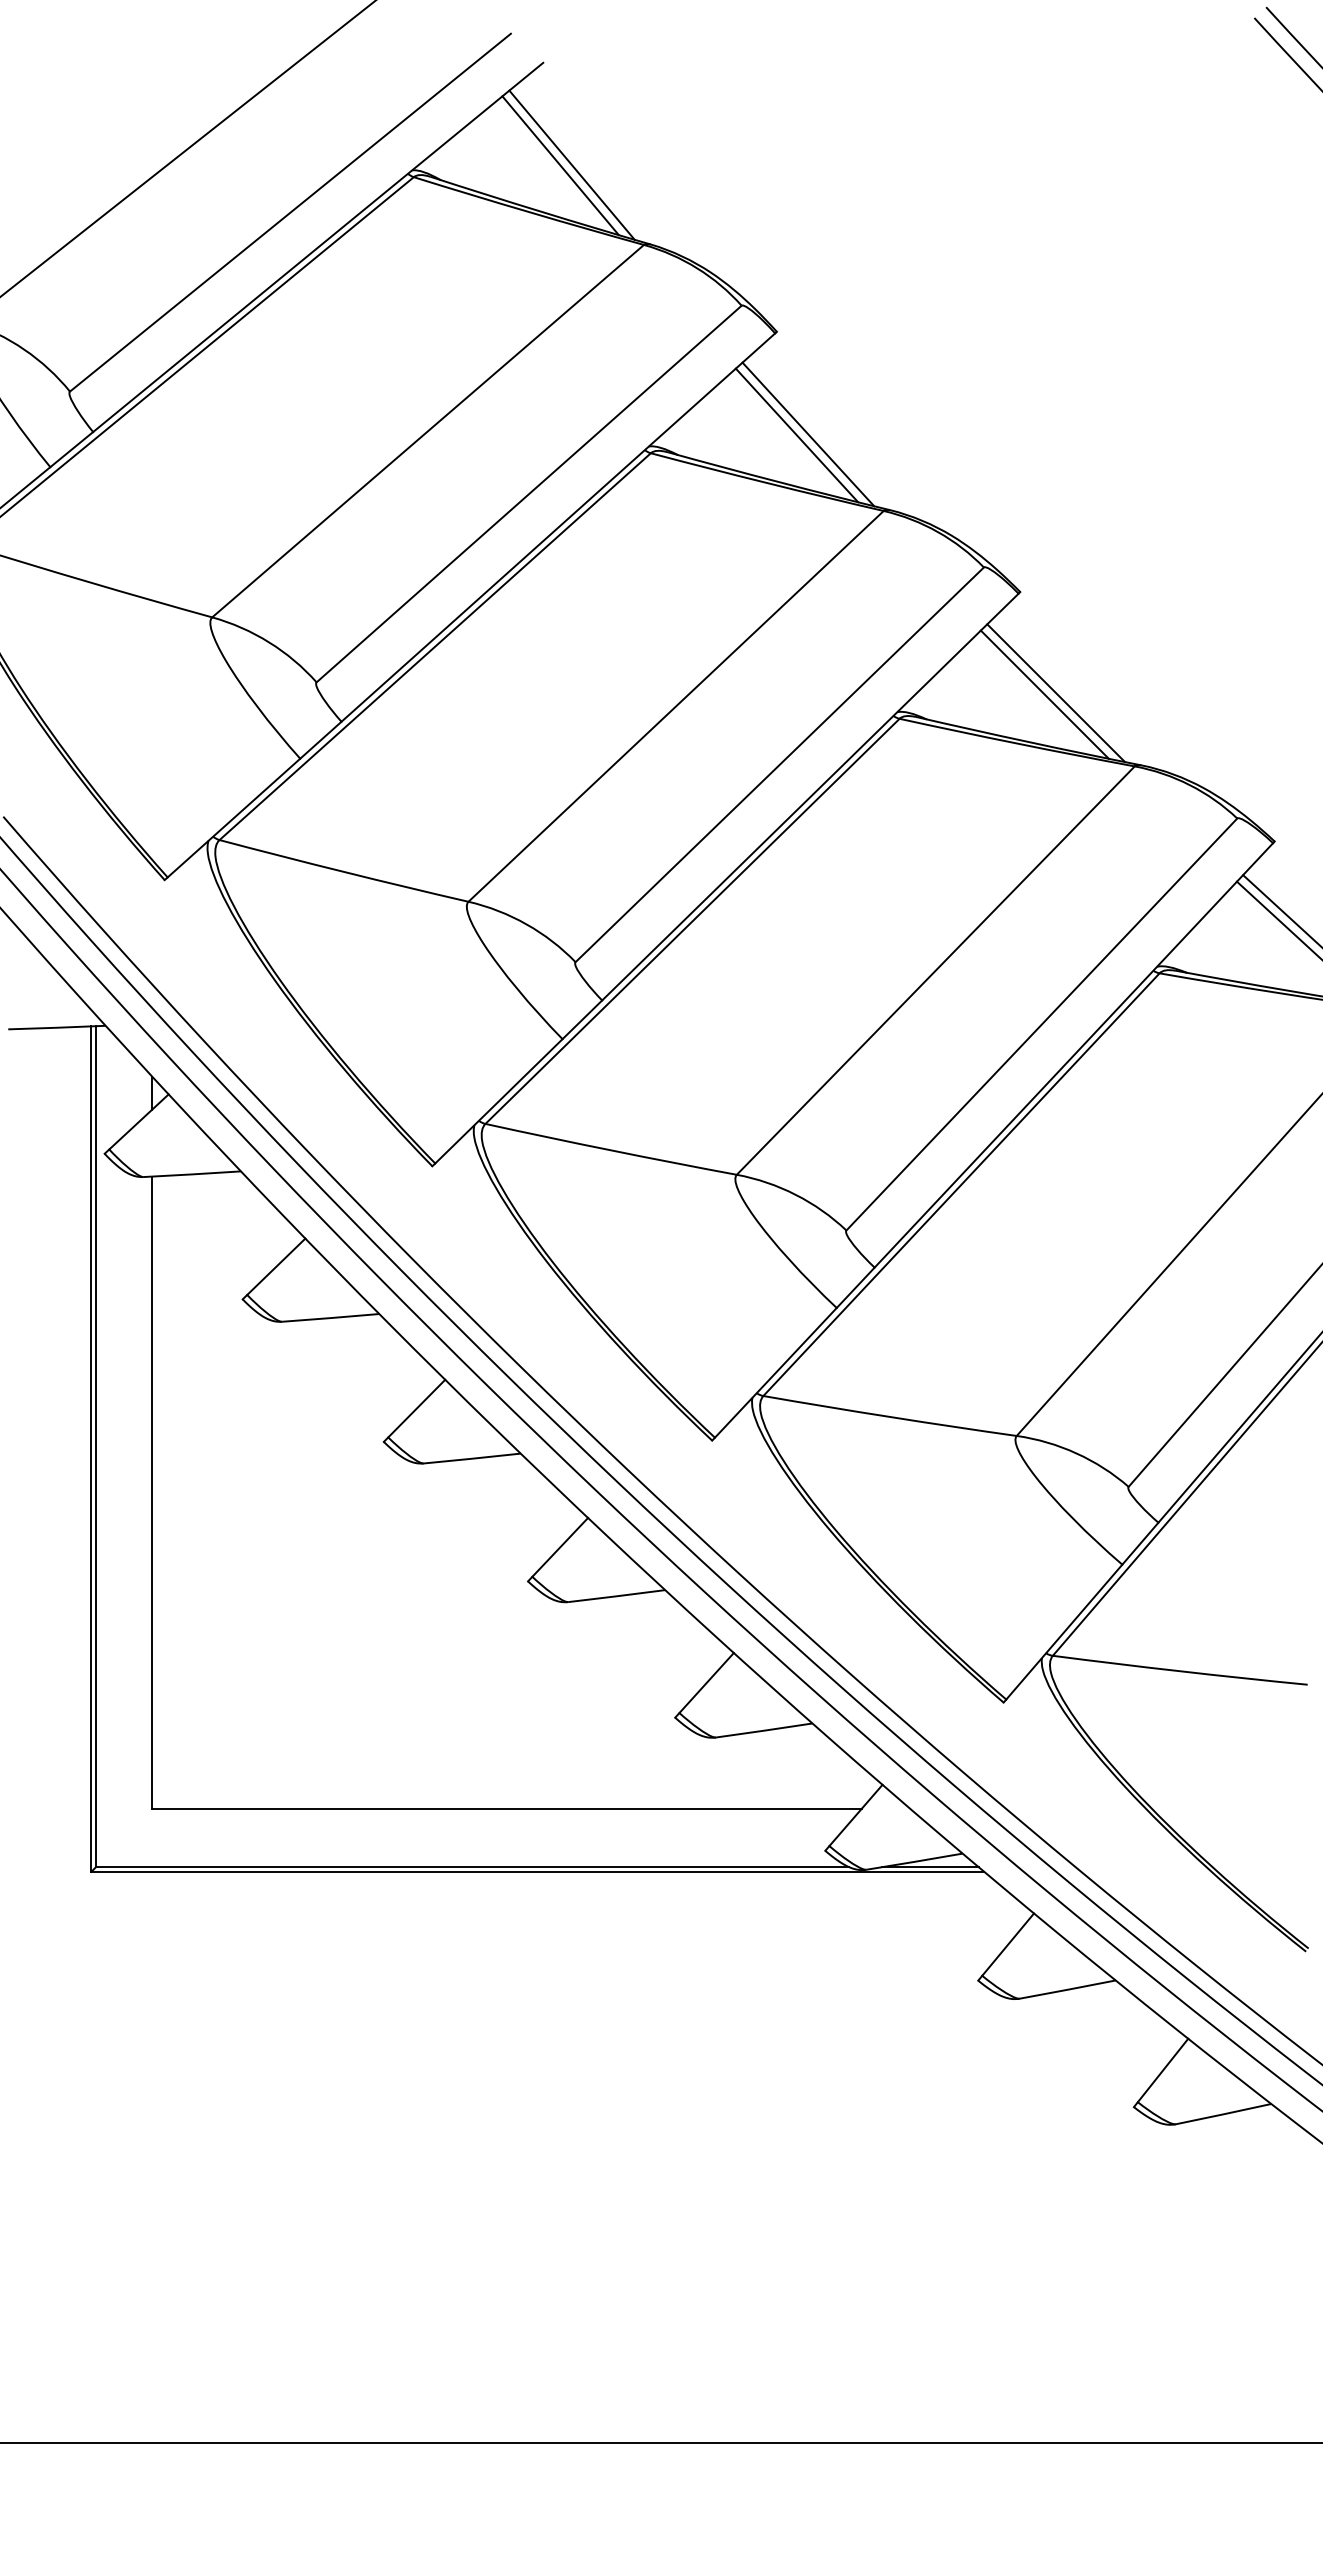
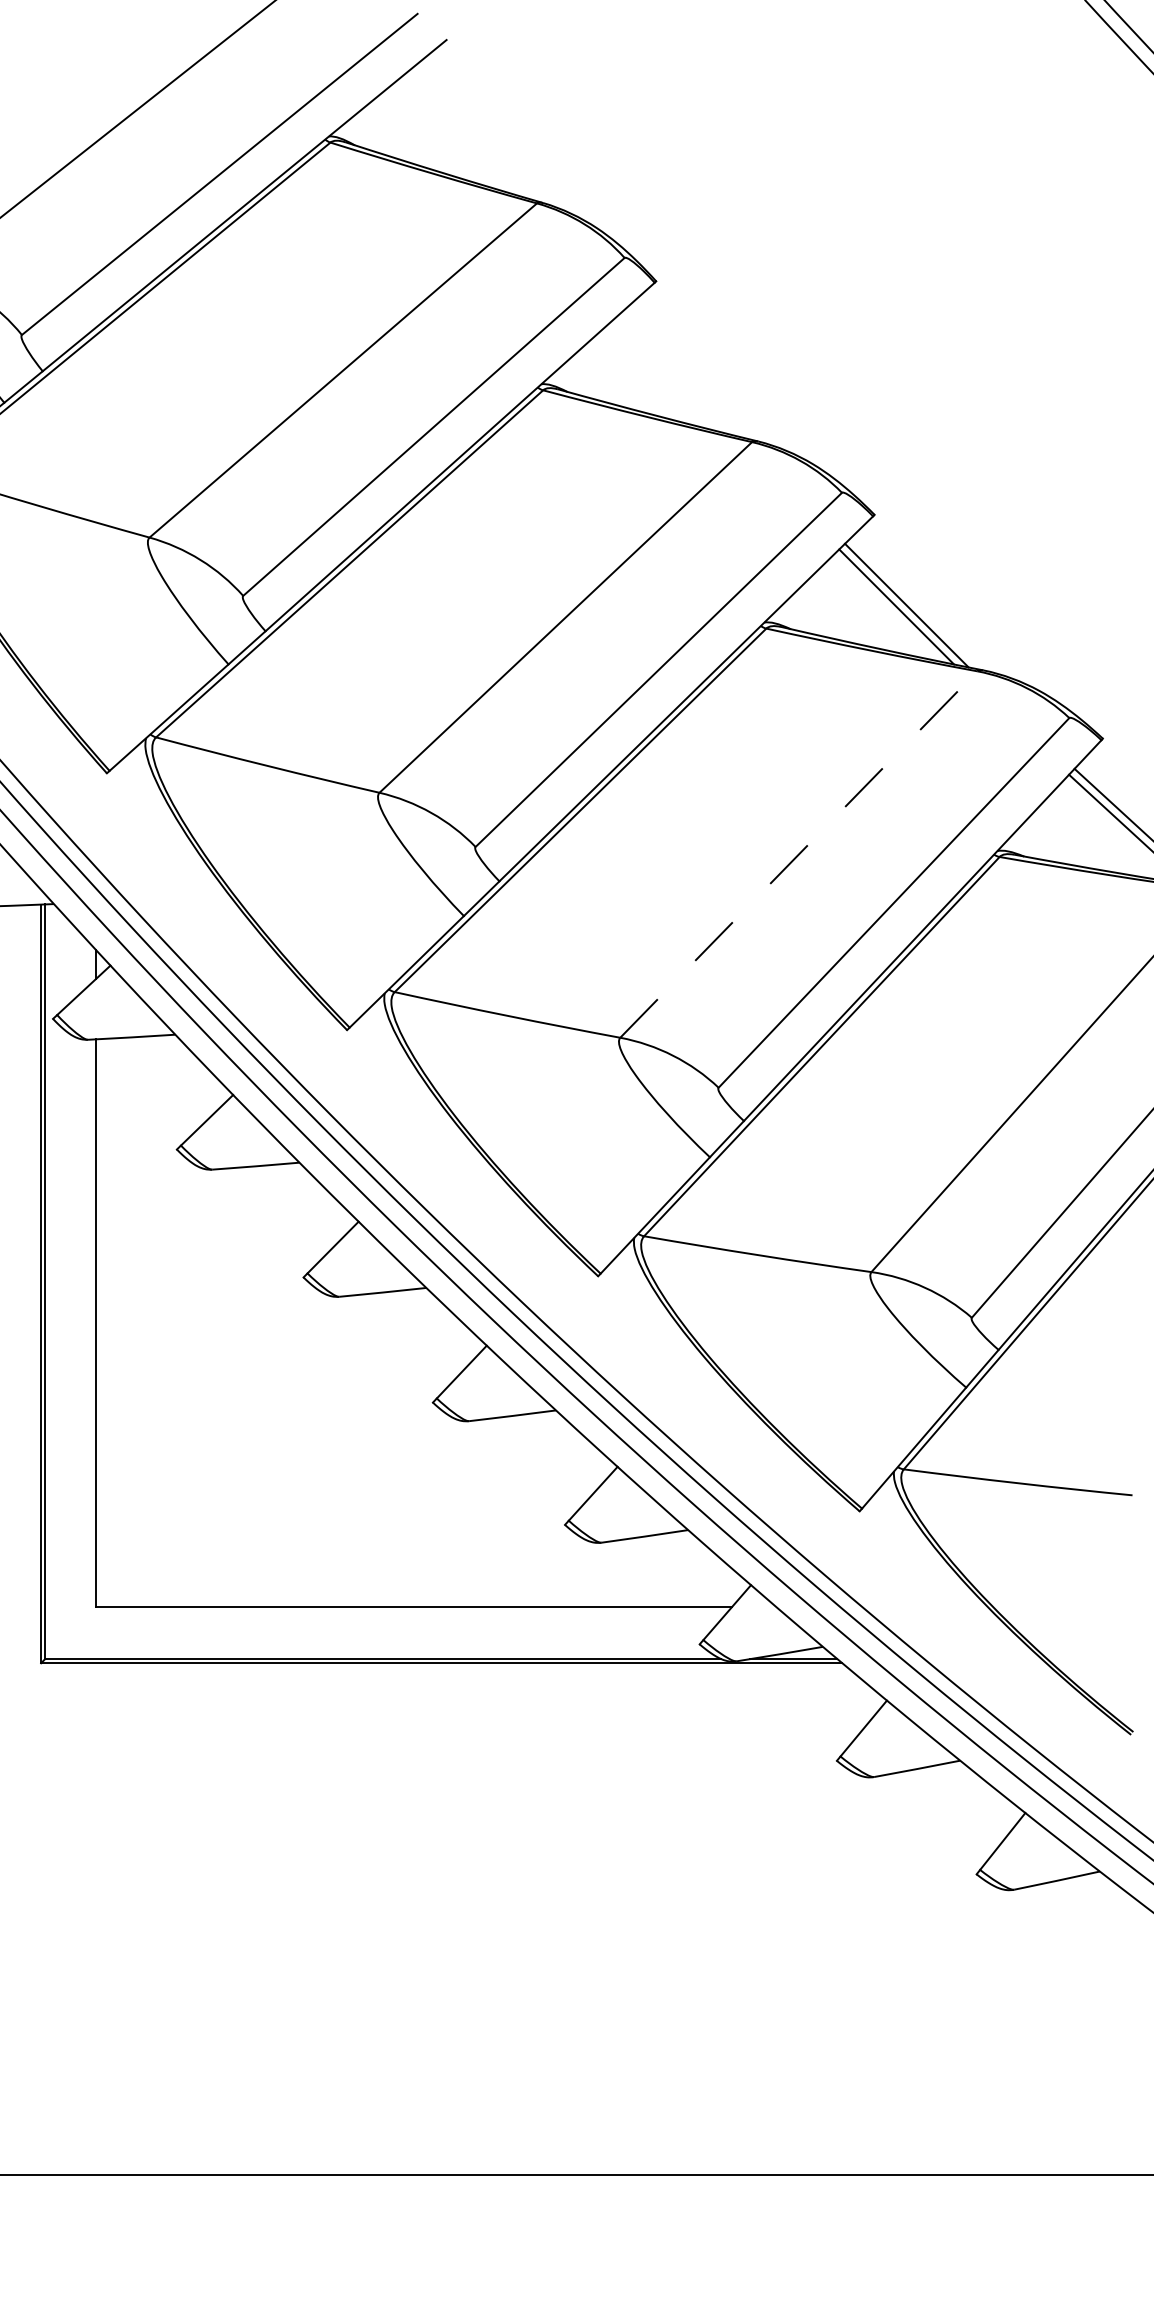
line: (571, 164) -> (471, 131), removed
line: (560, 165) -> (462, 132), removed
line: (808, 434) -> (684, 373), removed
line: (796, 435) -> (673, 374), removed
line: (936, 970) -> (799, 854), solid -> dashed

